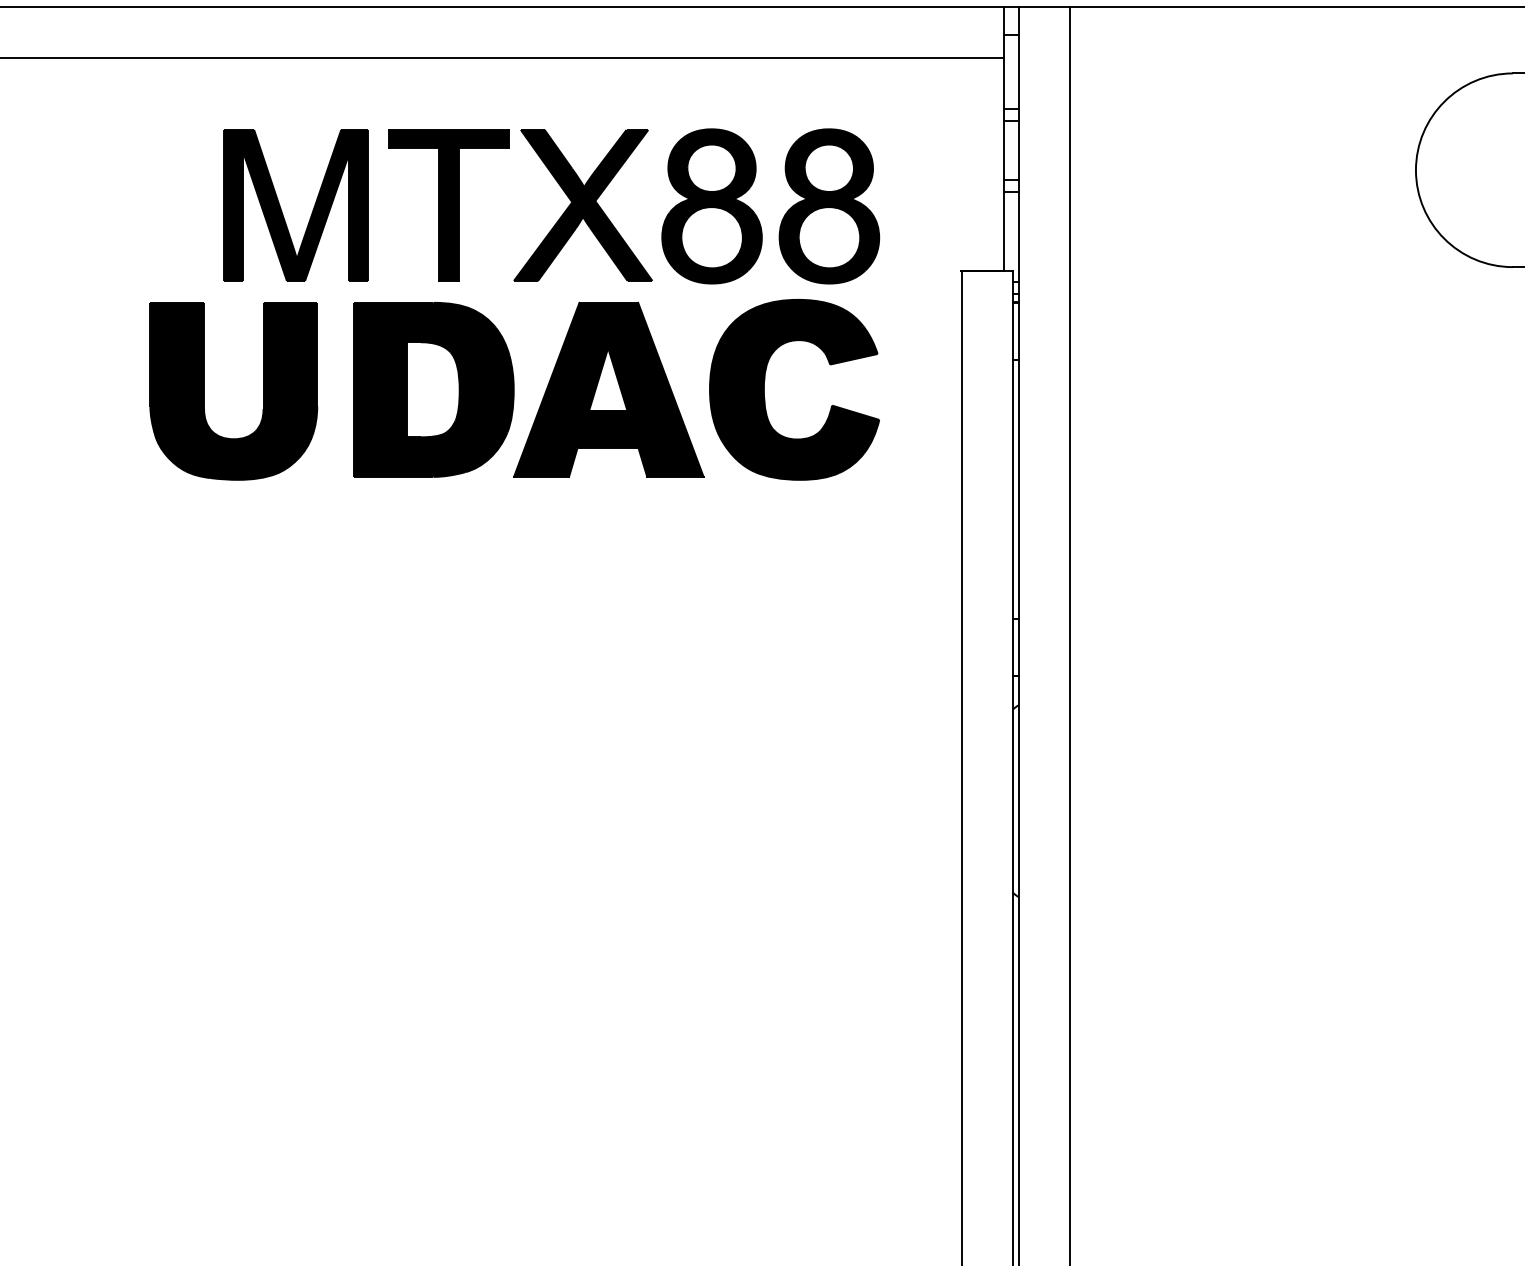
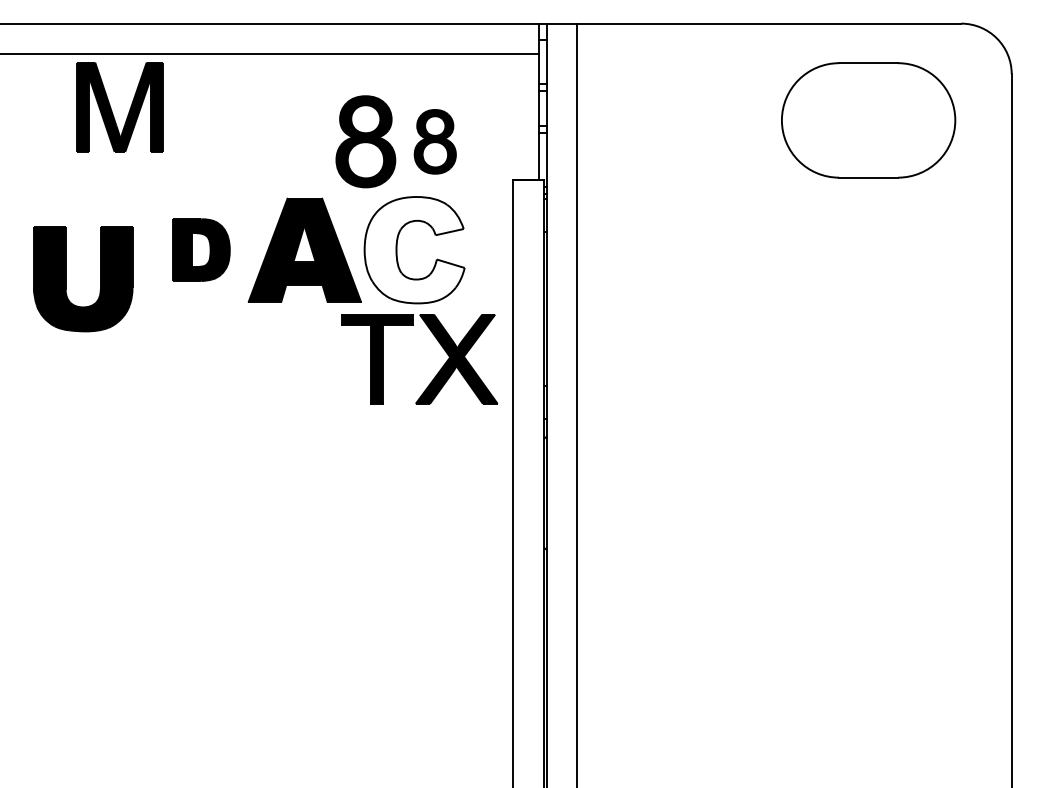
part: (829, 205) -> (435, 141), size x0.7
part: (283, 211) -> (112, 110), moved
part: (550, 227) -> (437, 372), moved
part: (433, 388) -> (201, 249), size x0.6
fill: (794, 390) -> (414, 250), removed
part: (205, 392) -> (66, 279), moved

